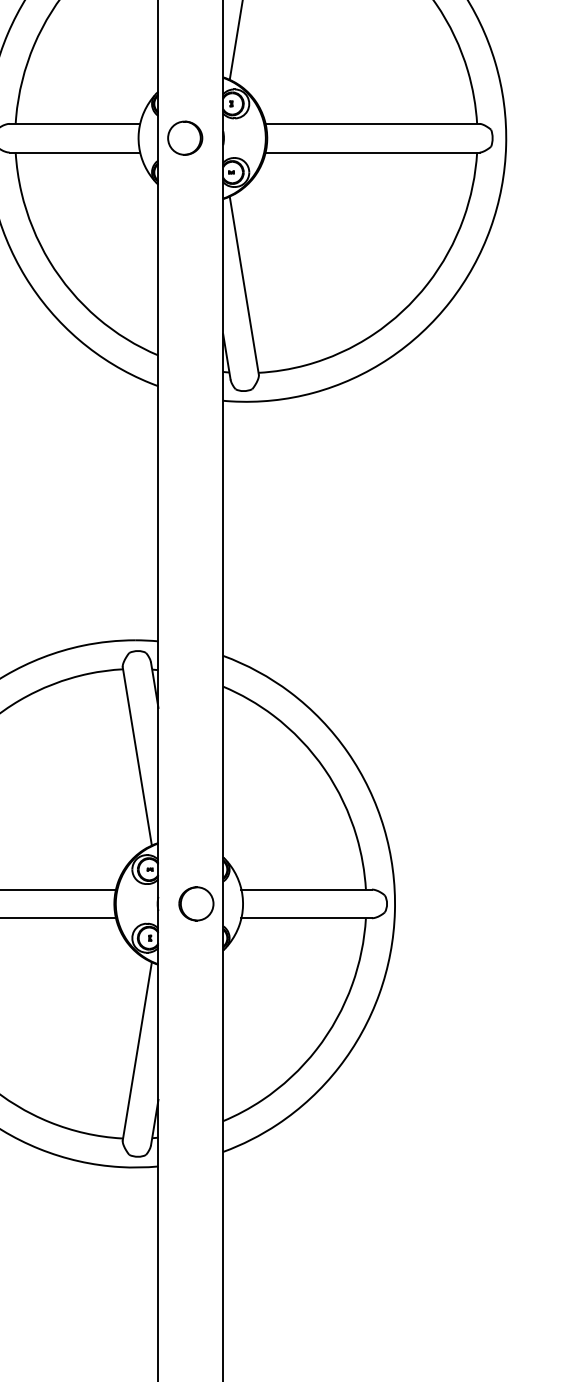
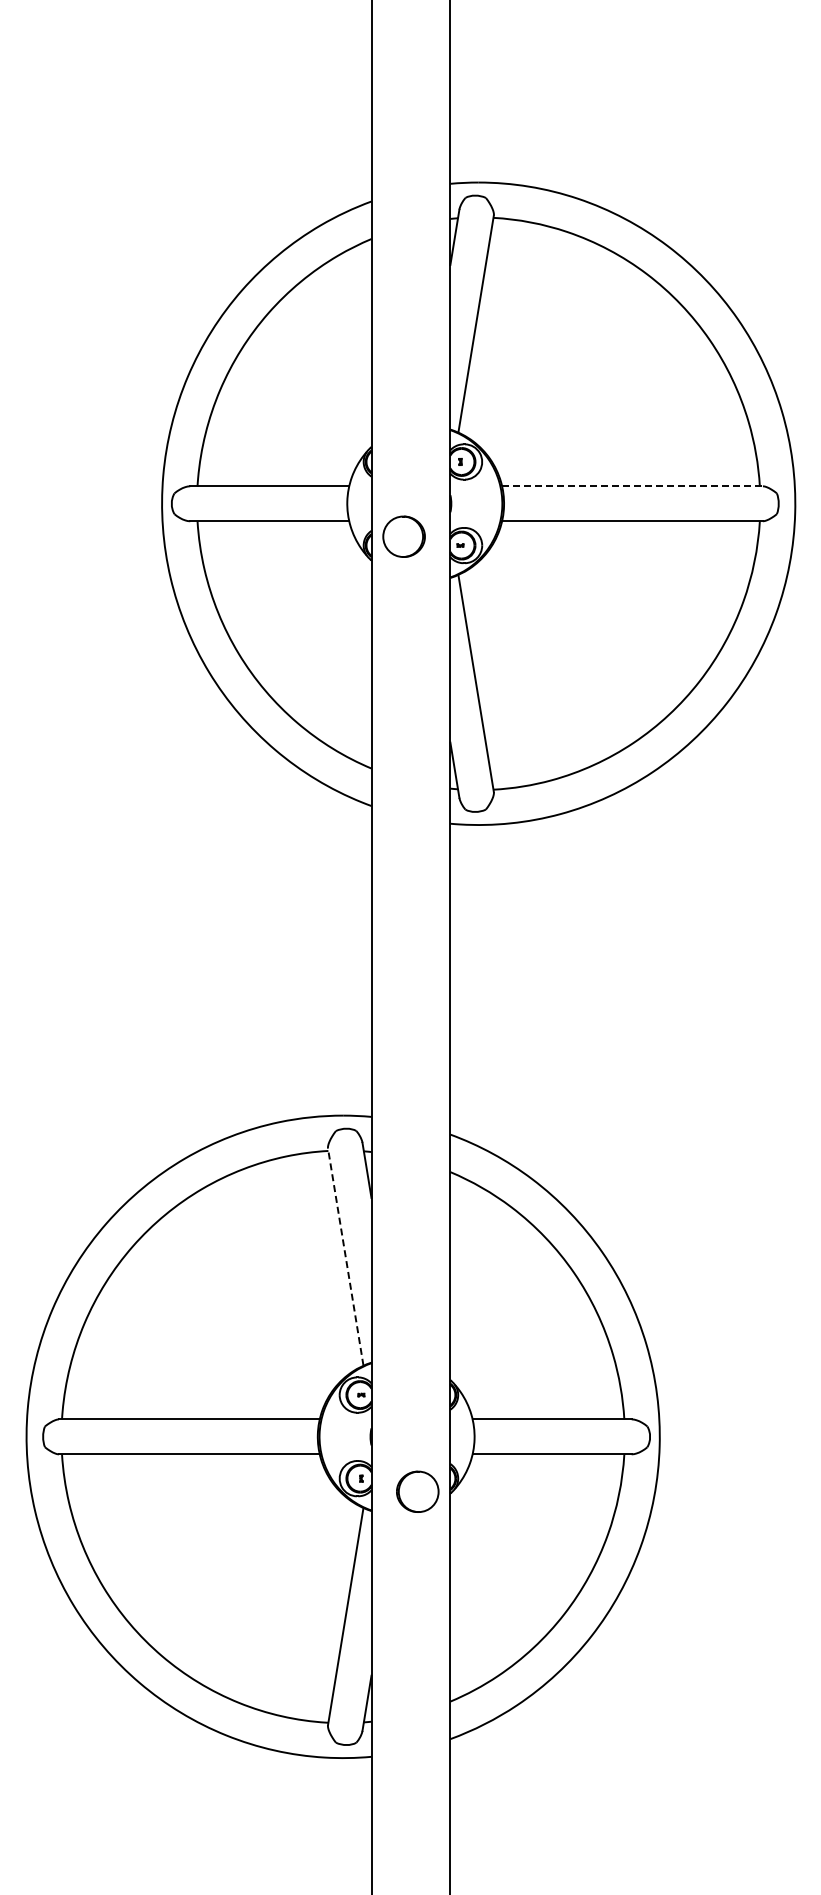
line: (373, 124) -> (633, 486), solid -> dashed
part: (184, 137) -> (403, 536), moved
line: (137, 756) -> (345, 1257), solid -> dashed
part: (196, 903) -> (417, 1491), moved

